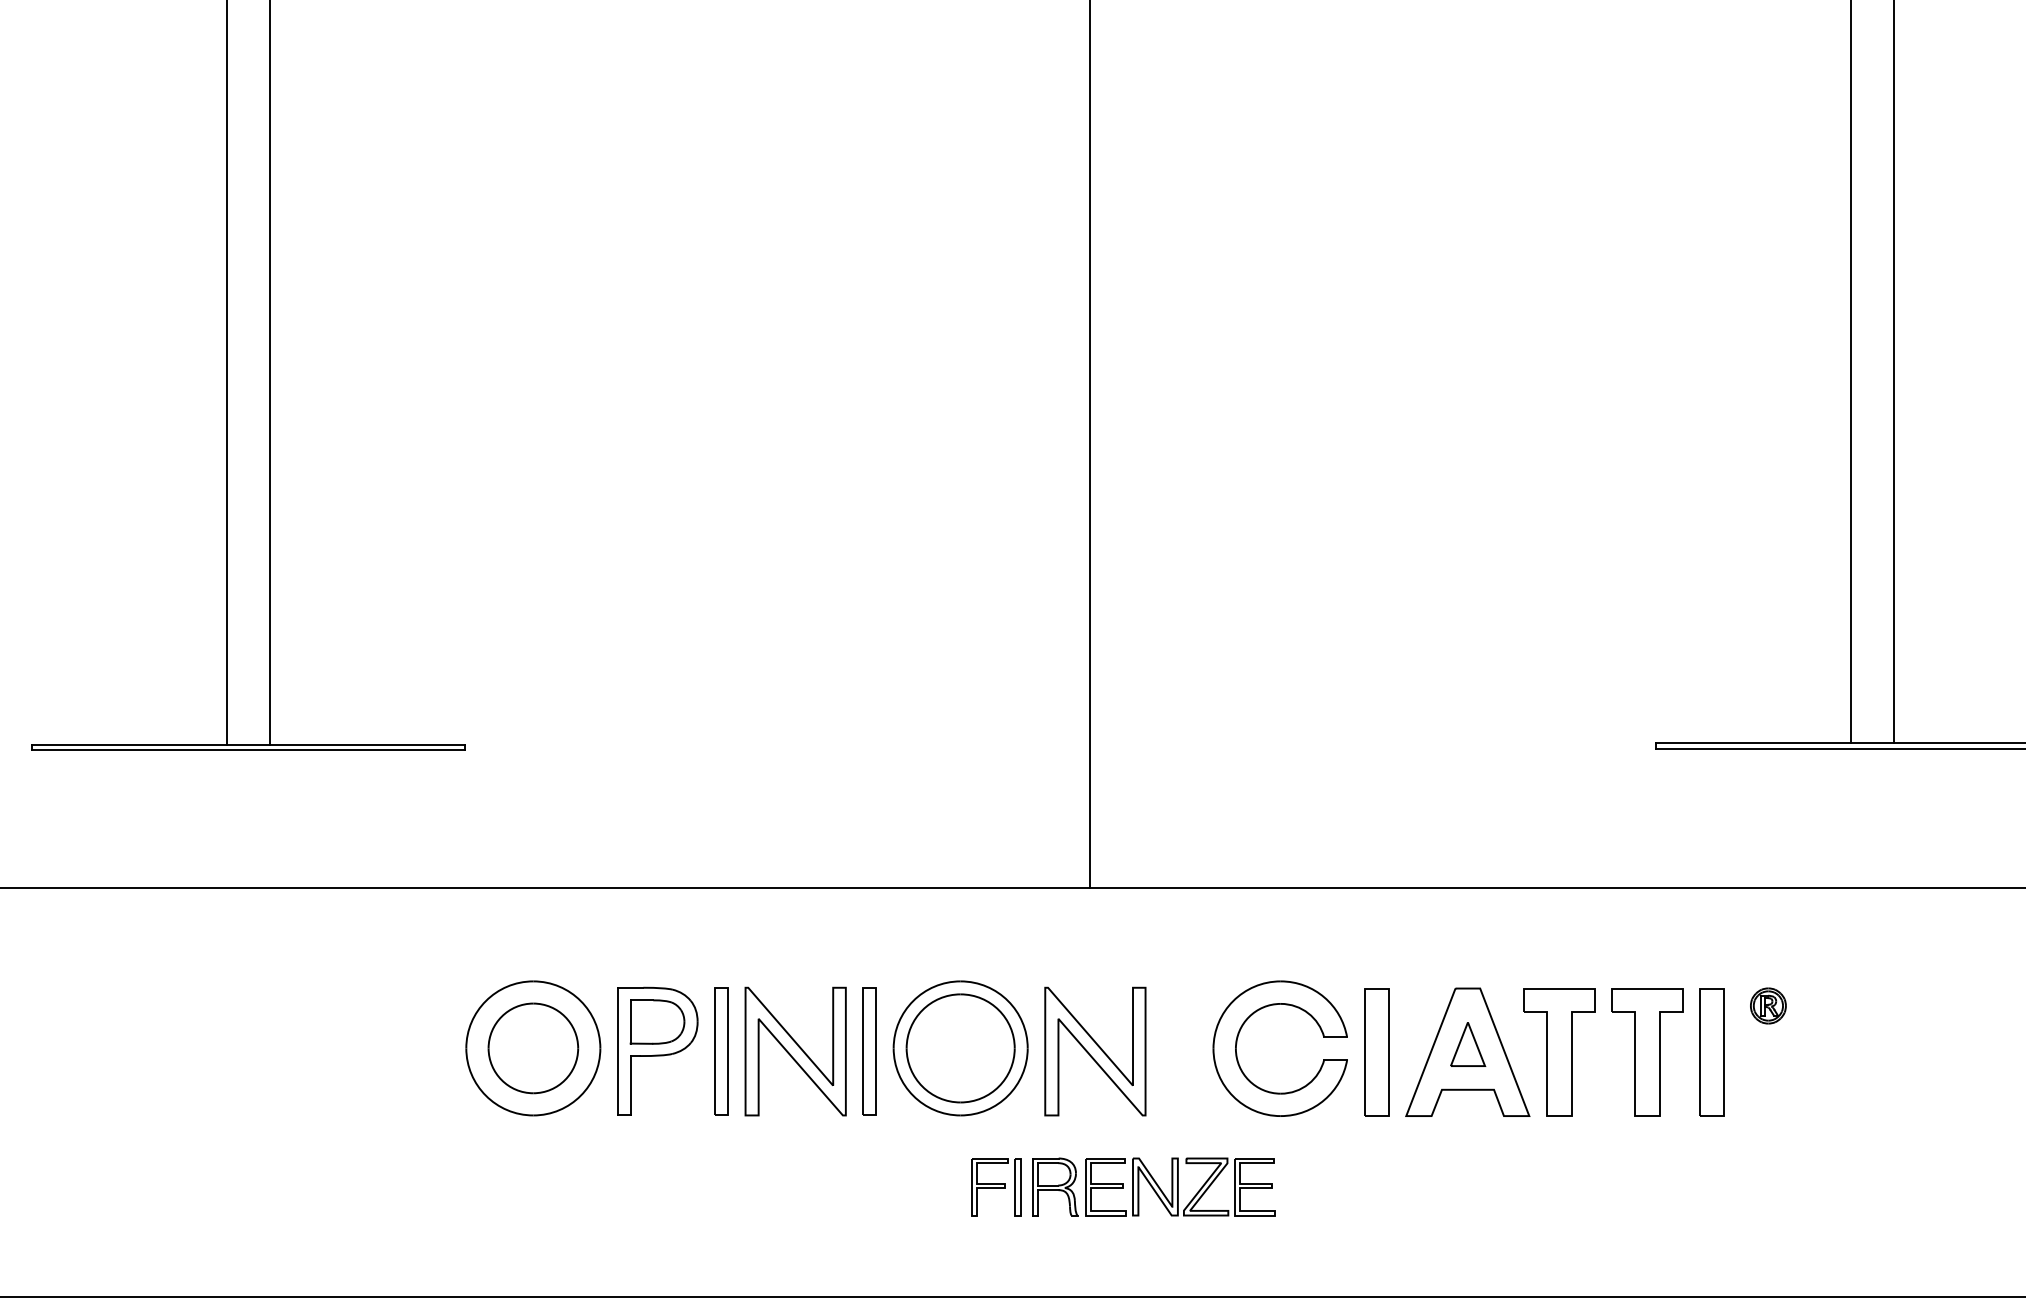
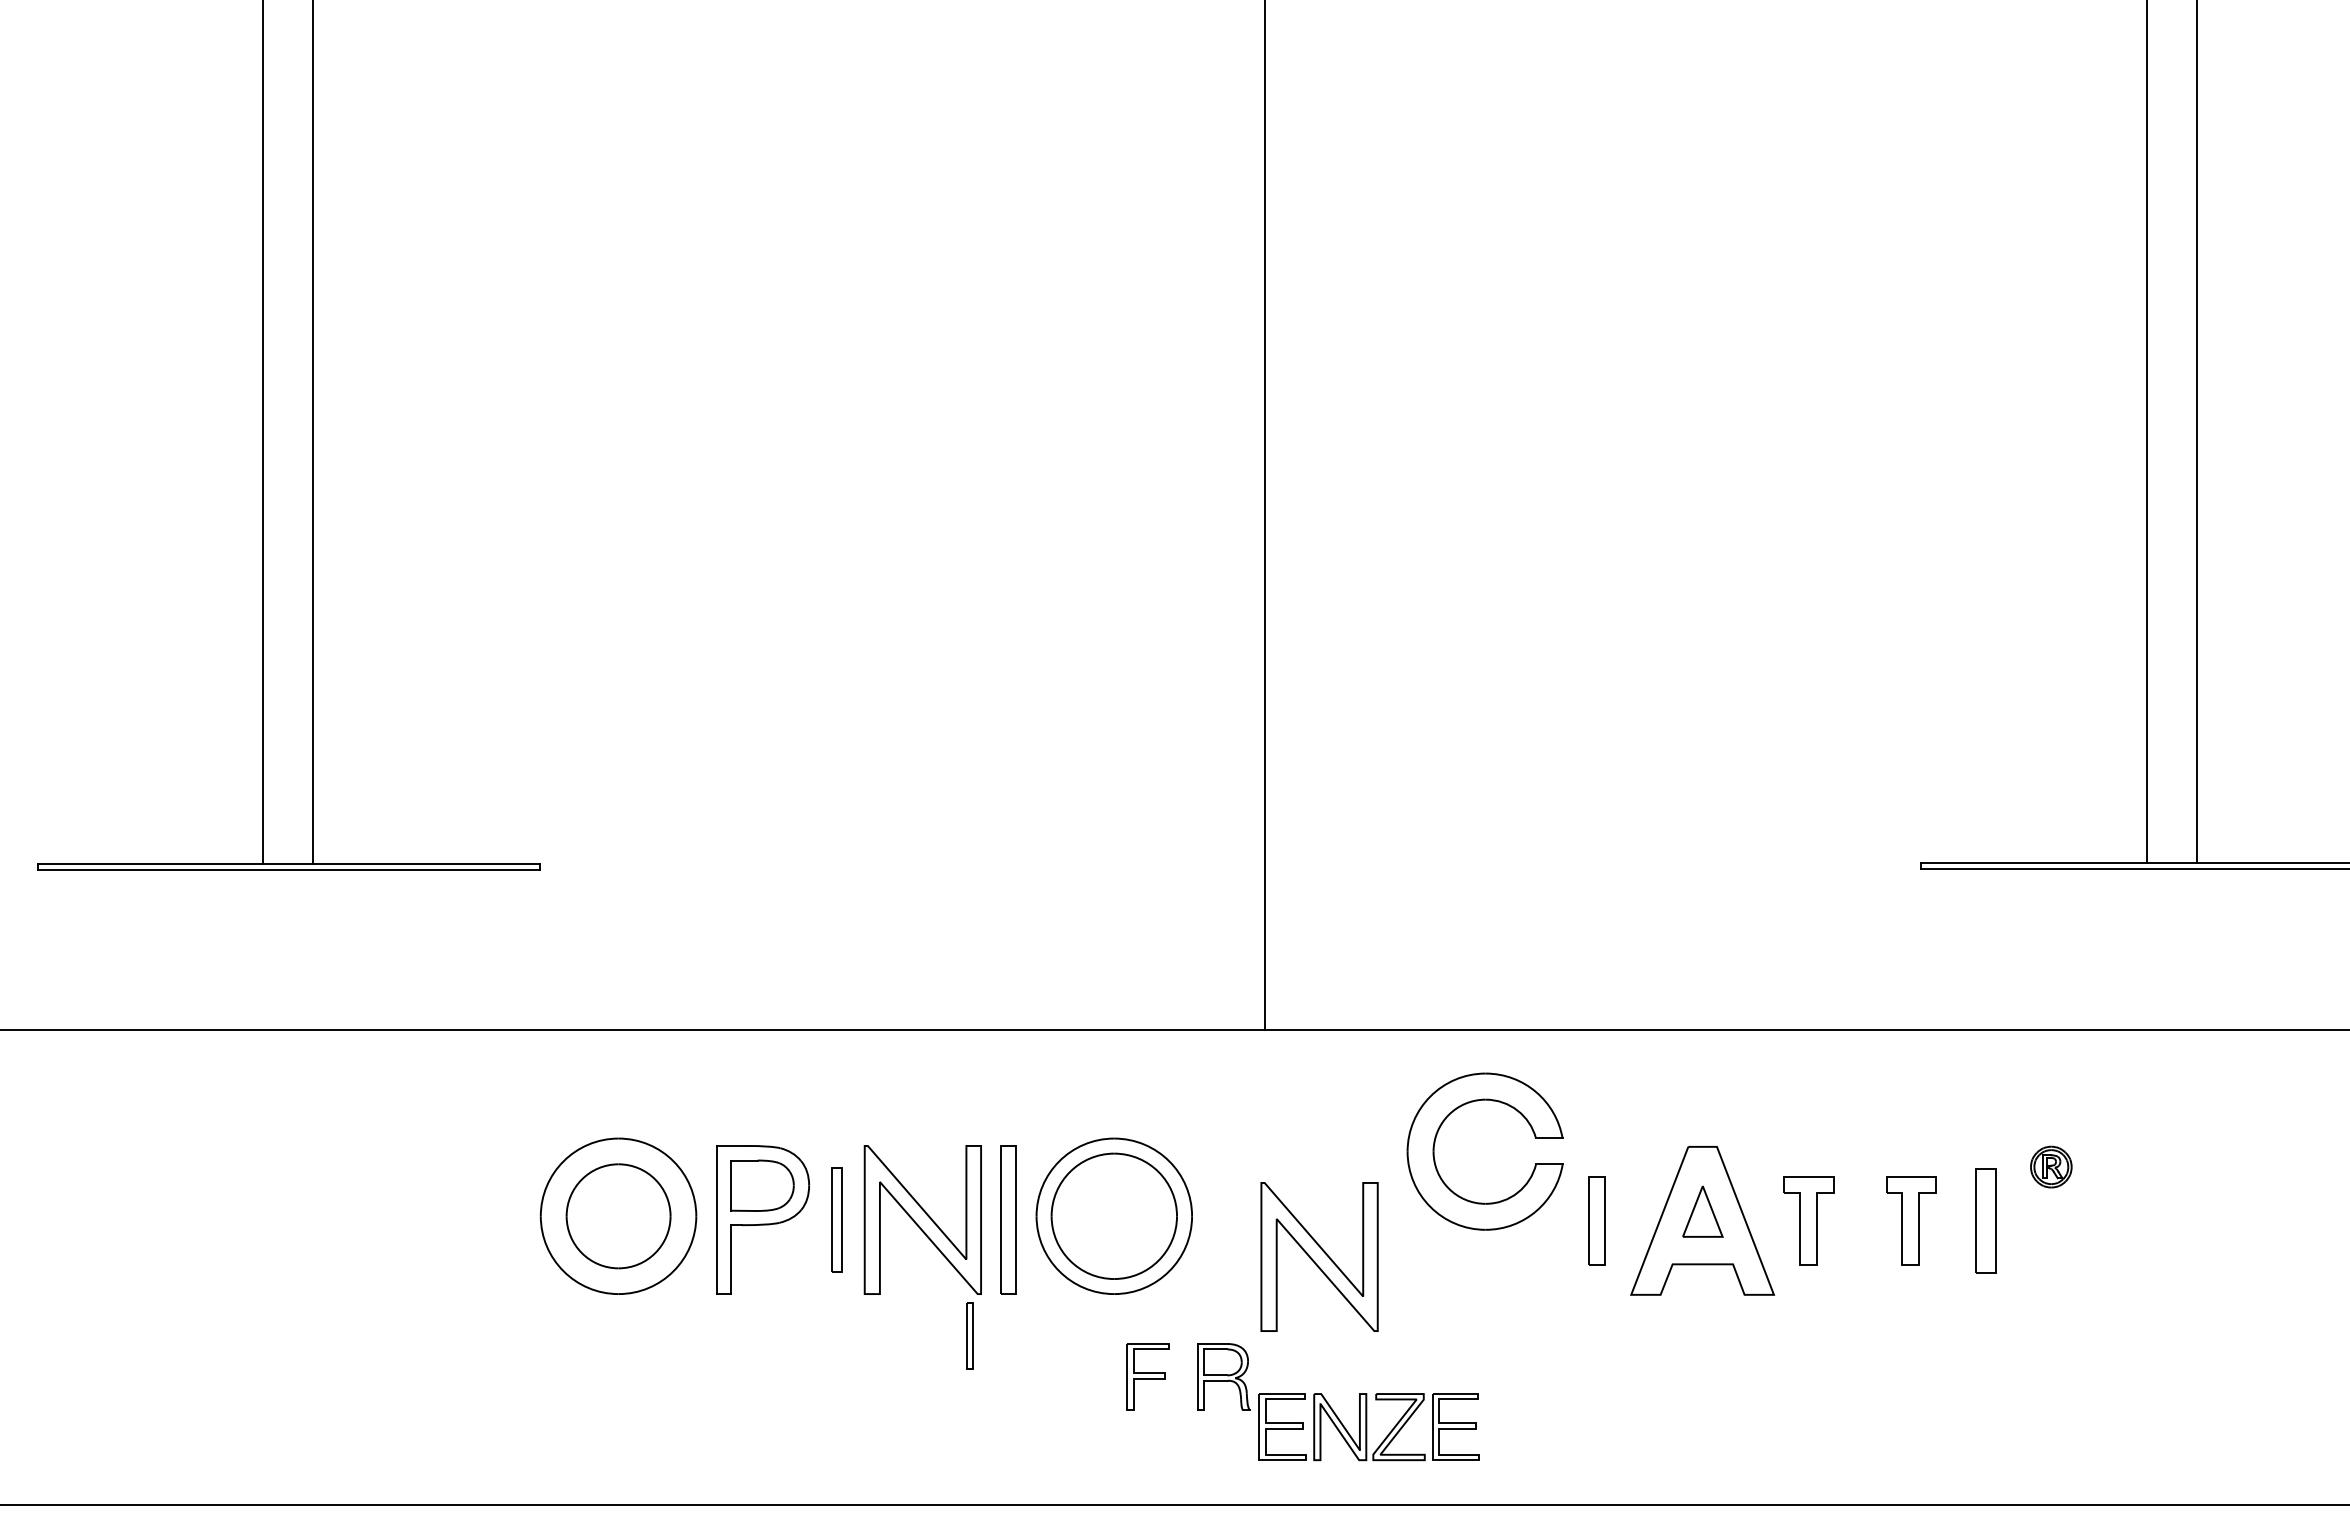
part: (1244, 1024) -> (1443, 1123), moved
part: (721, 1051) -> (836, 1219), size x0.7
part: (1095, 1051) -> (1319, 1256), moved
part: (1376, 1052) -> (1596, 1220), size x0.6
part: (1559, 1052) -> (1808, 1220), size x0.6
part: (1647, 1052) -> (1910, 1220), size x0.6
part: (1711, 1052) -> (1985, 1220), size x0.7
part: (1017, 1186) -> (969, 1335), moved
part: (1179, 1187) -> (1368, 1427), moved

